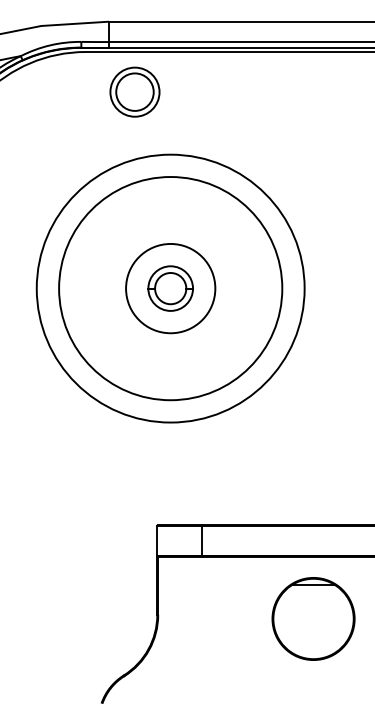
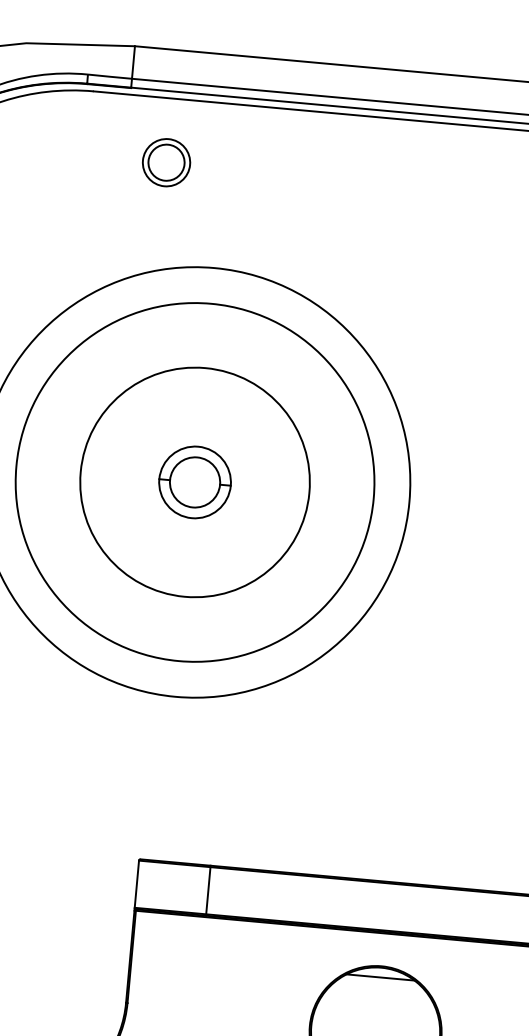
part: (134, 91) -> (165, 161), size x0.6
circle: (170, 288) -> (194, 482), size x1.6

